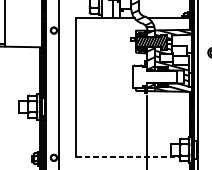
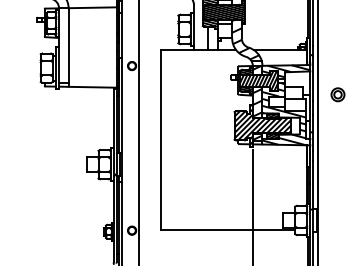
hatch: (154, 75) -> (262, 124), added
line: (128, 156) -> (228, 229), dashed -> solid

